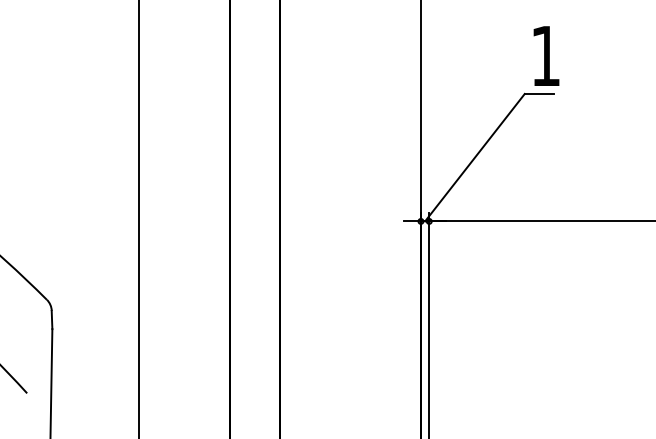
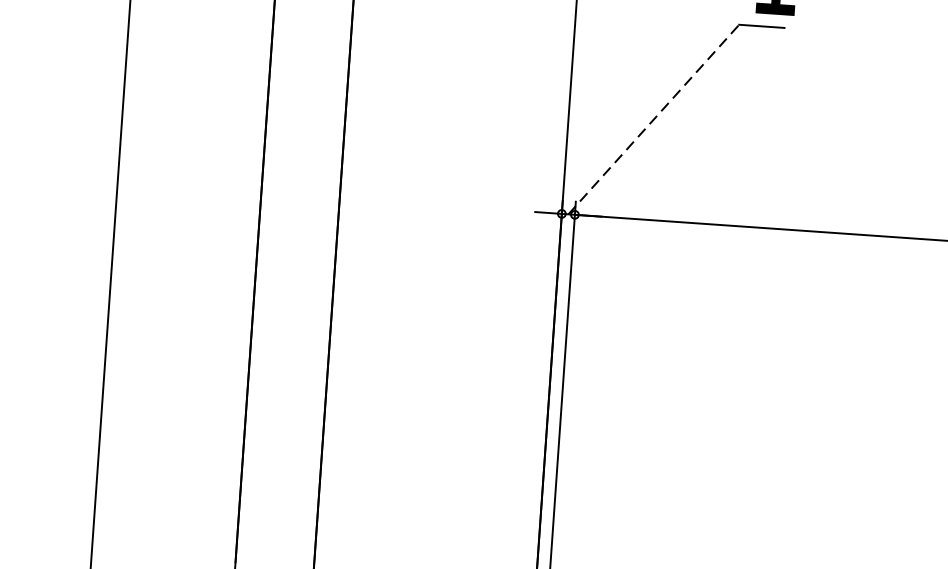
line: (474, 157) -> (653, 119), solid -> dashed

